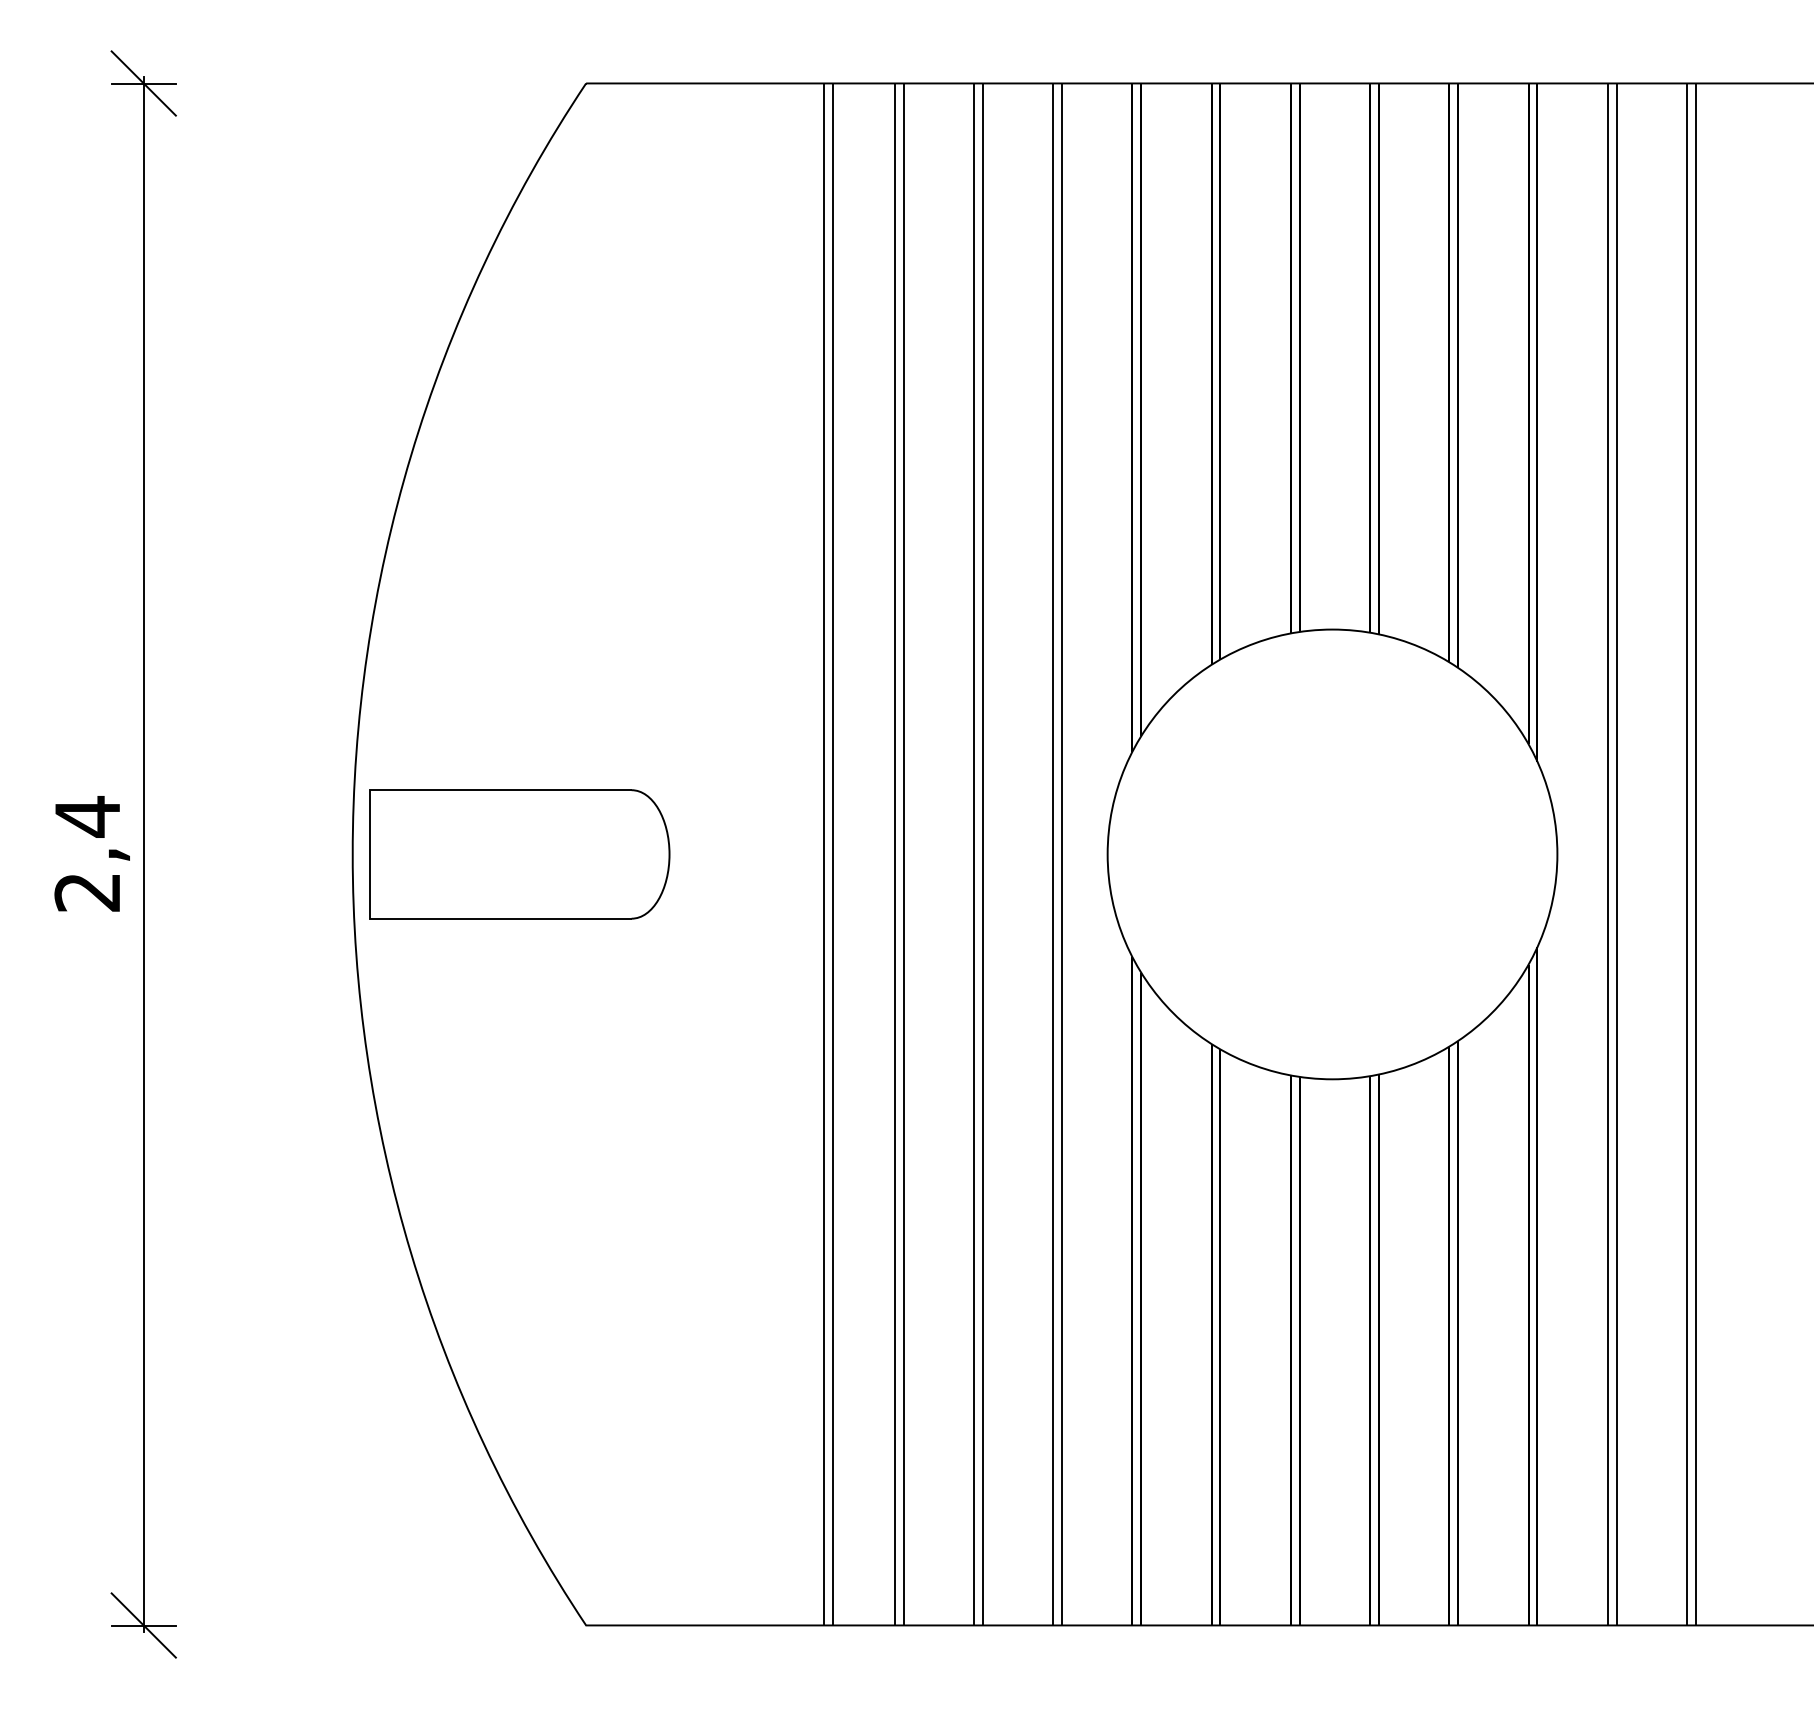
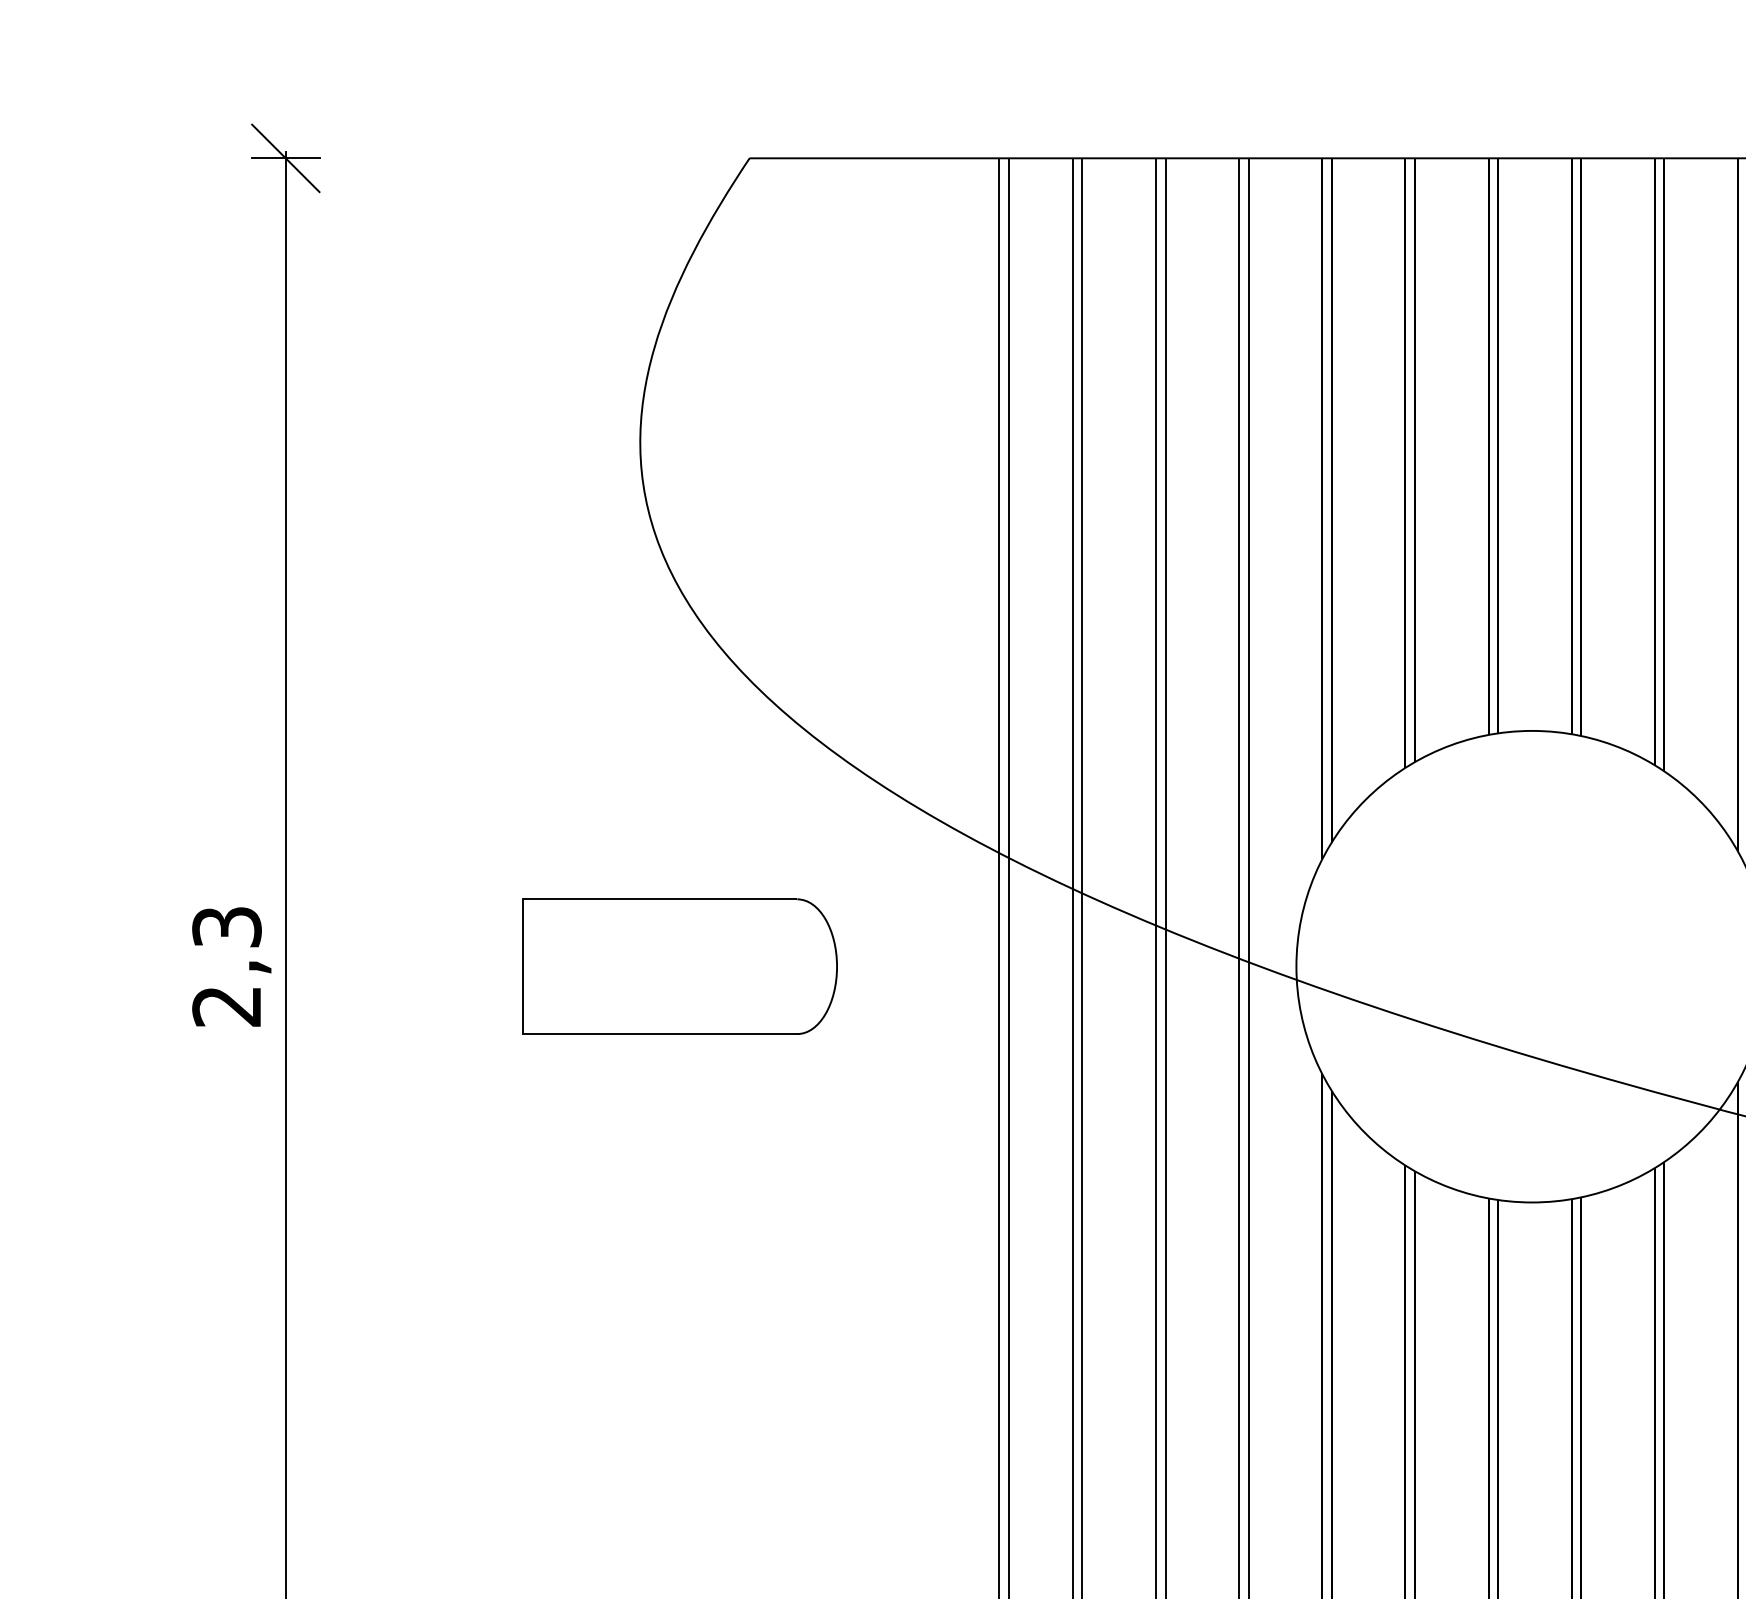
text: (87, 816) -> (226, 926), 2,4 -> 2,3

